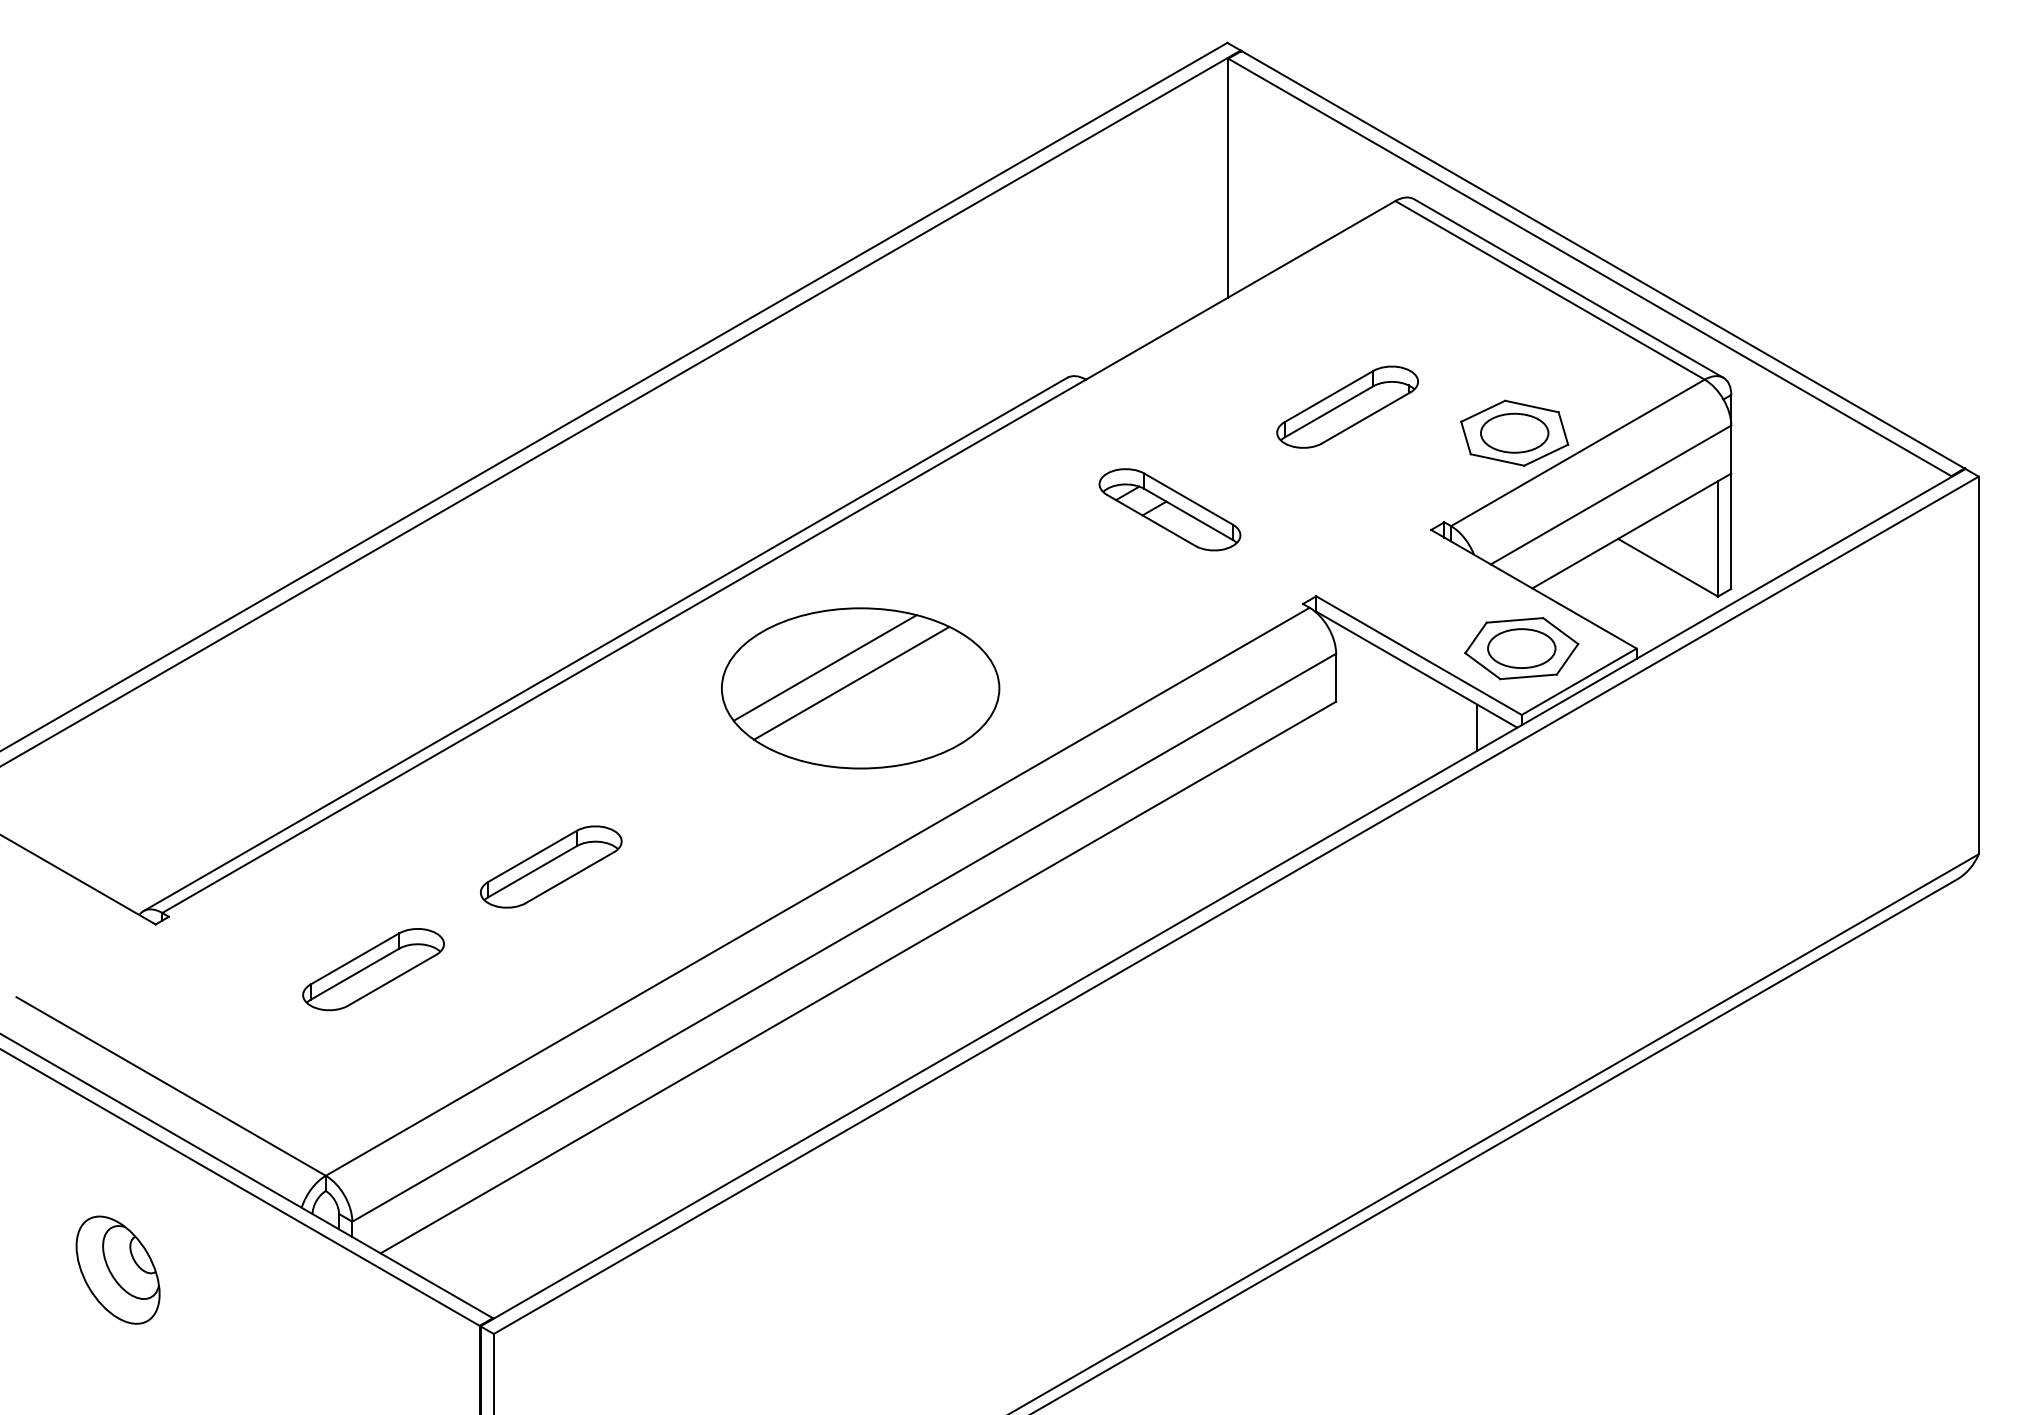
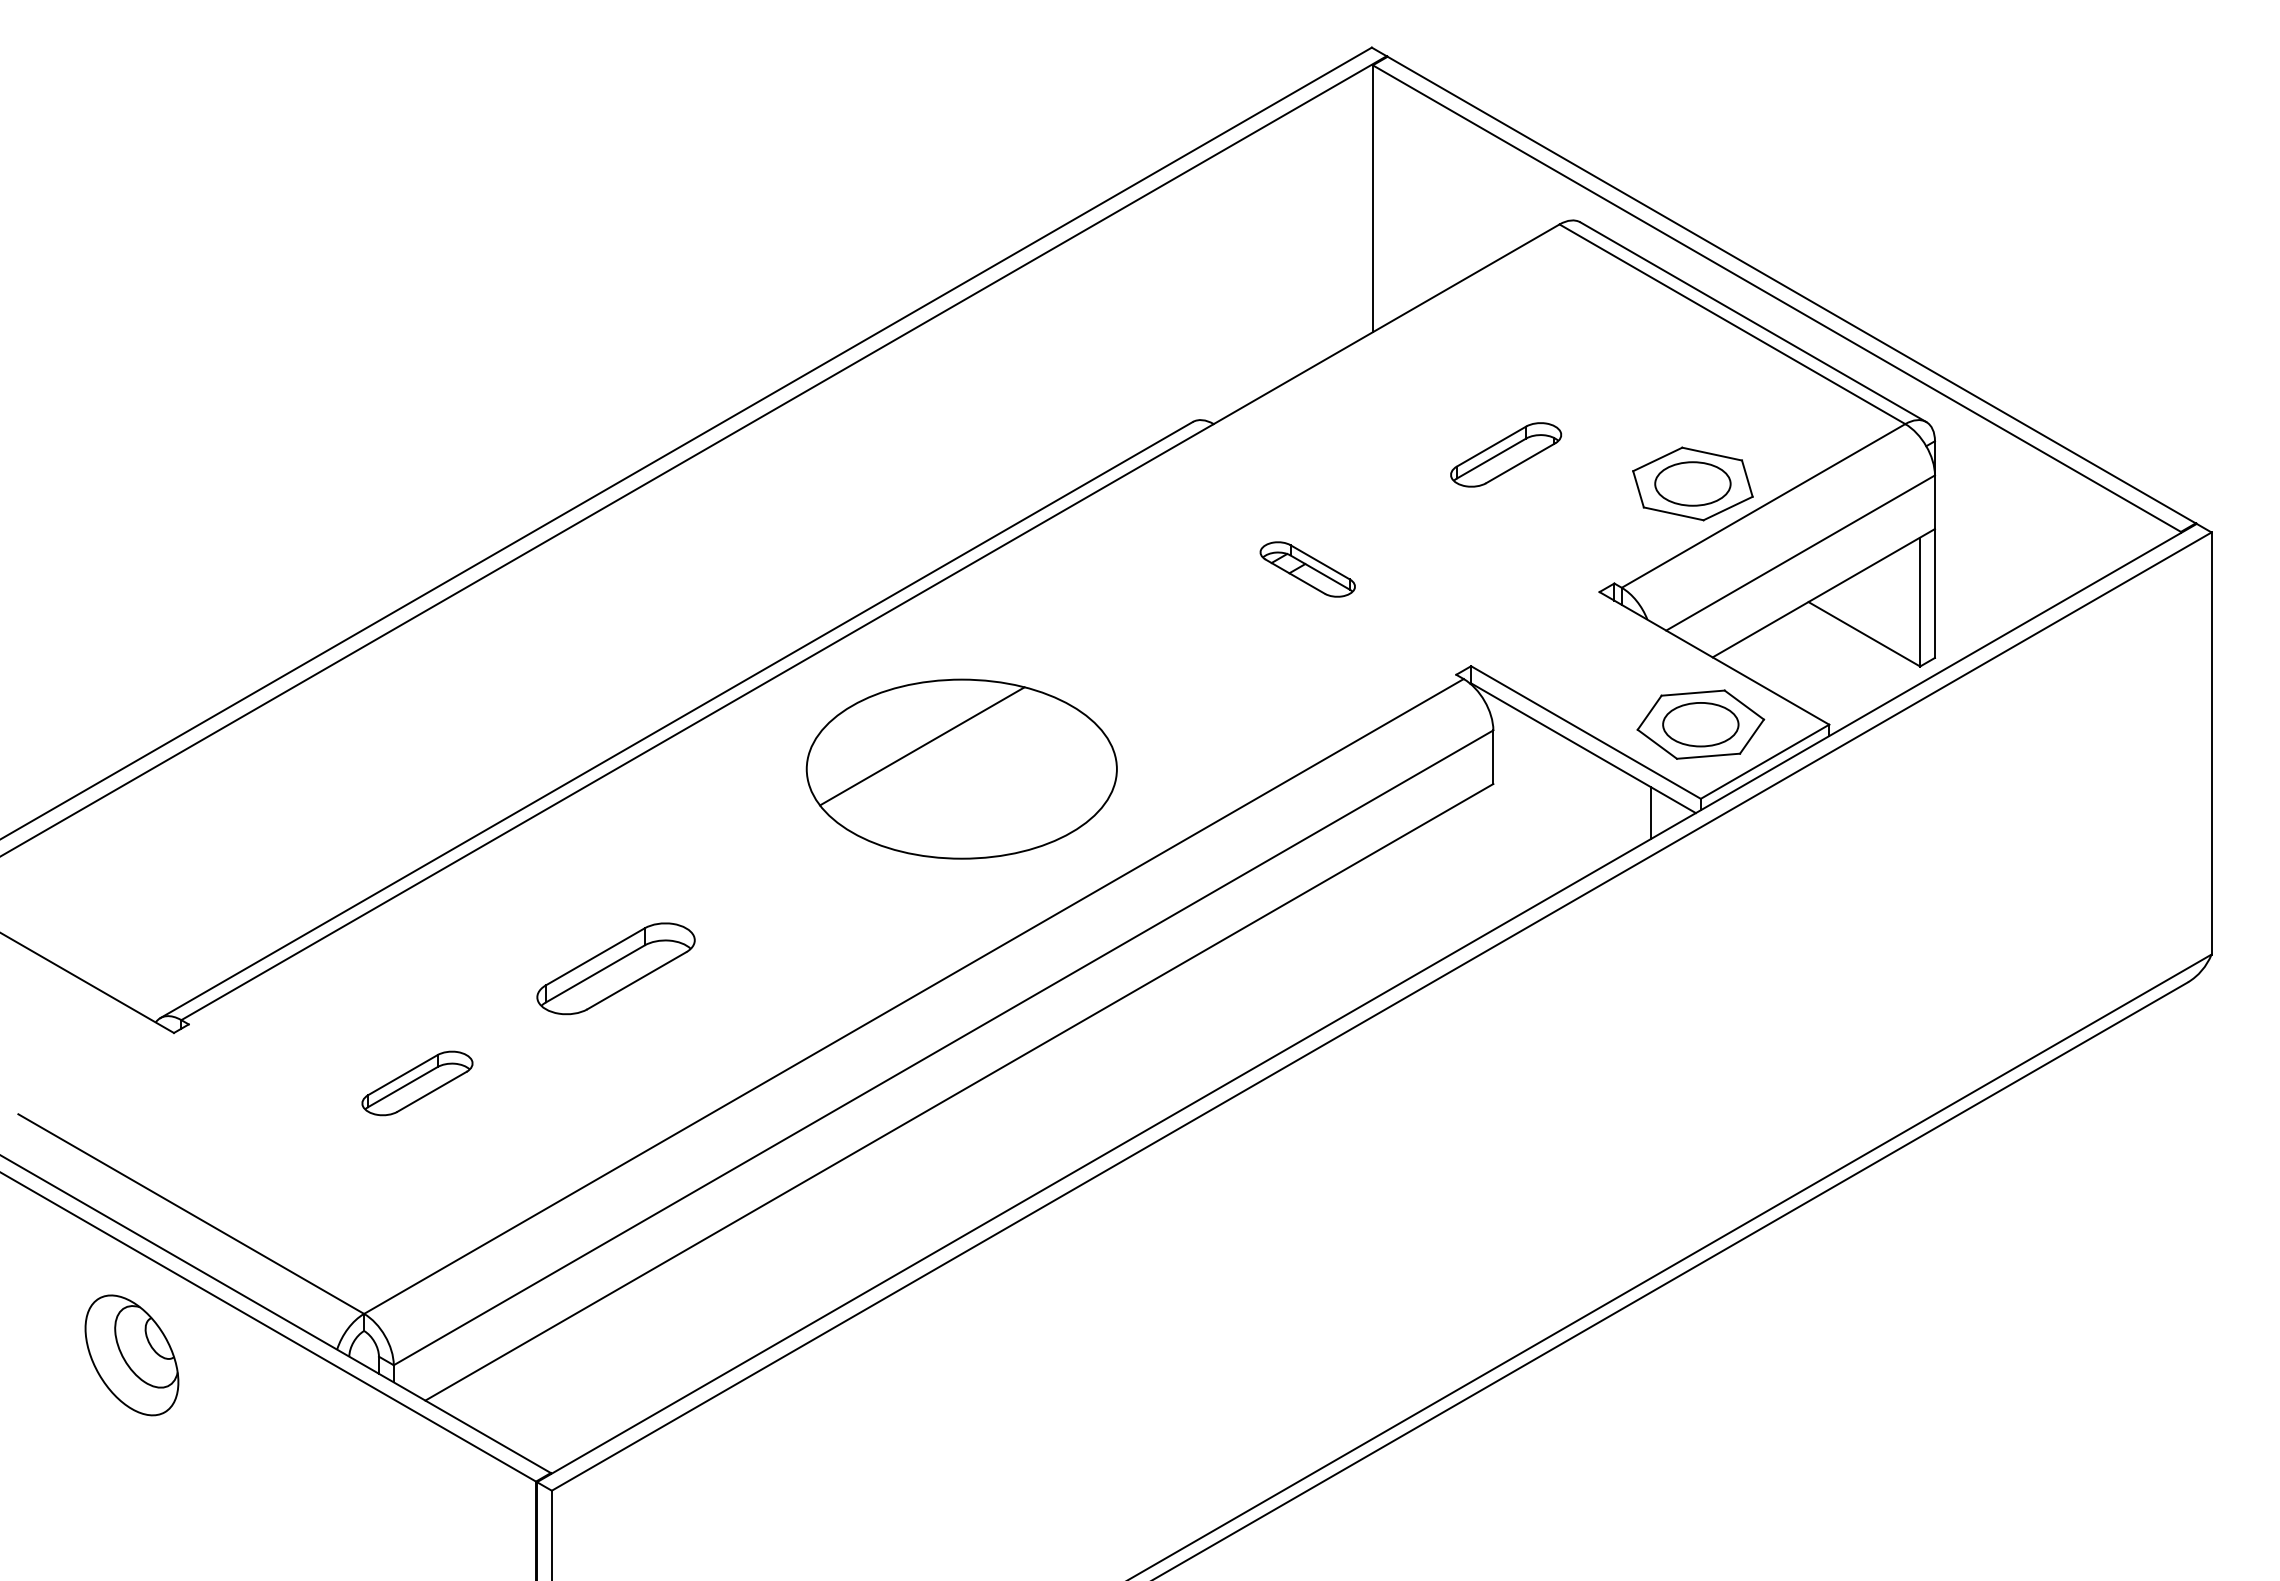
part: (1347, 406) -> (1505, 454), size x0.7
part: (1169, 509) -> (1307, 569), size x0.6
line: (851, 683) -> (951, 763), removed
part: (373, 969) -> (417, 1083), size x0.7
part: (117, 1270) -> (131, 1355), moved

